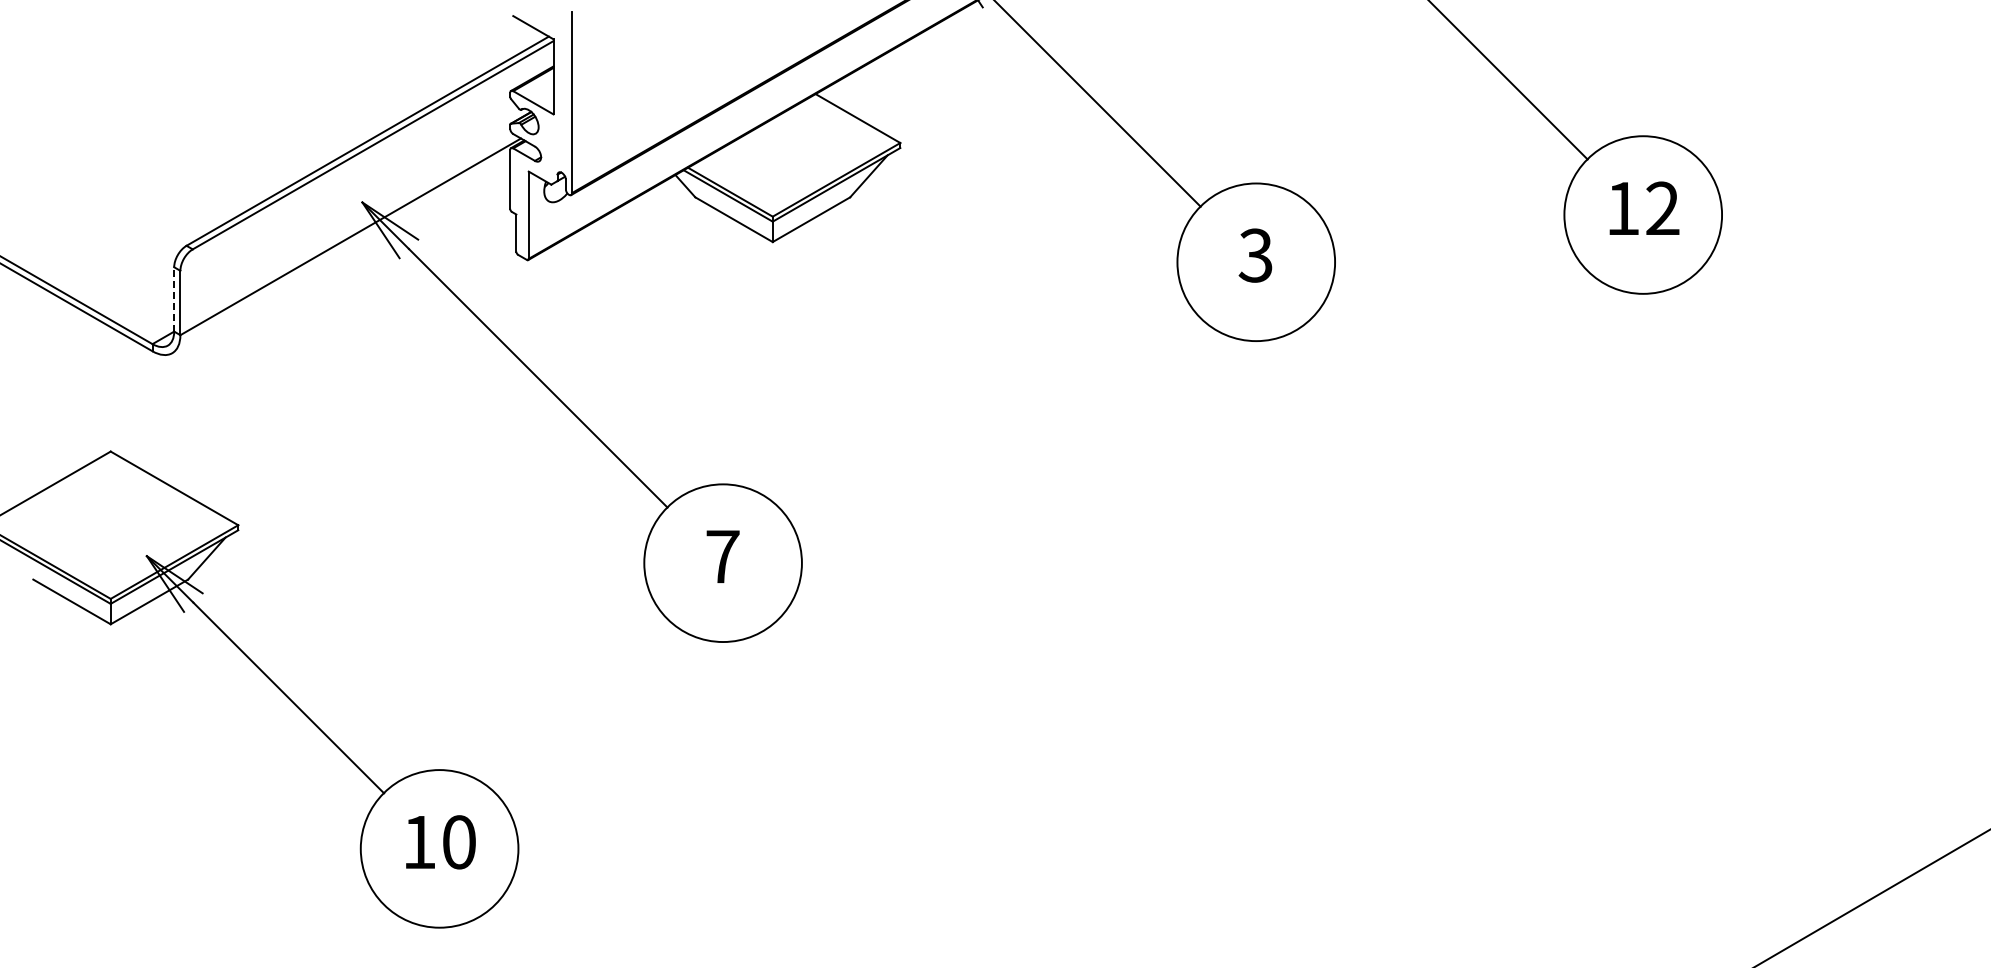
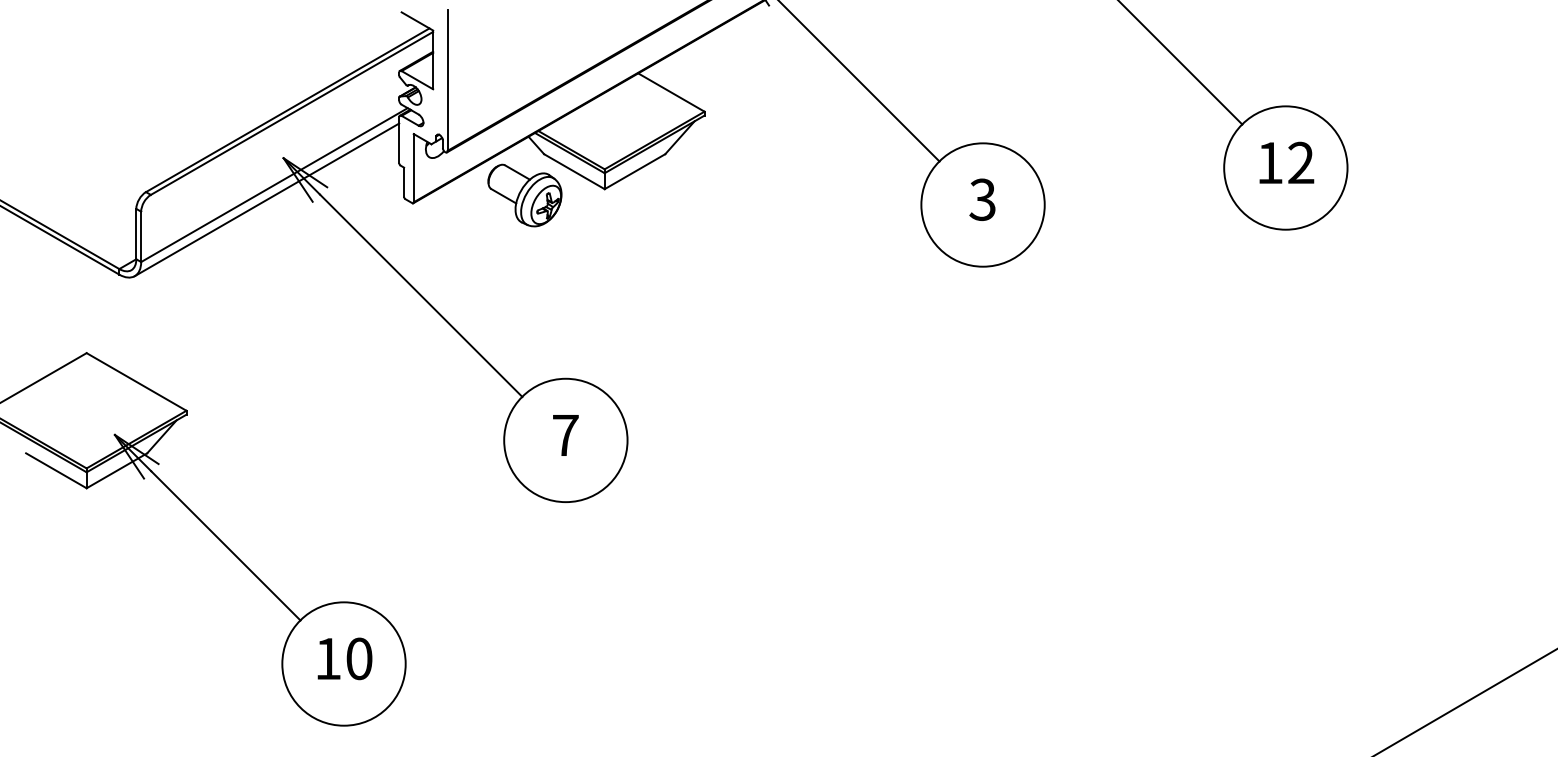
part: (670, 249) -> (524, 195), added
line: (341, 255) -> (267, 199), added
line: (174, 298) -> (136, 233), dashed -> solid

